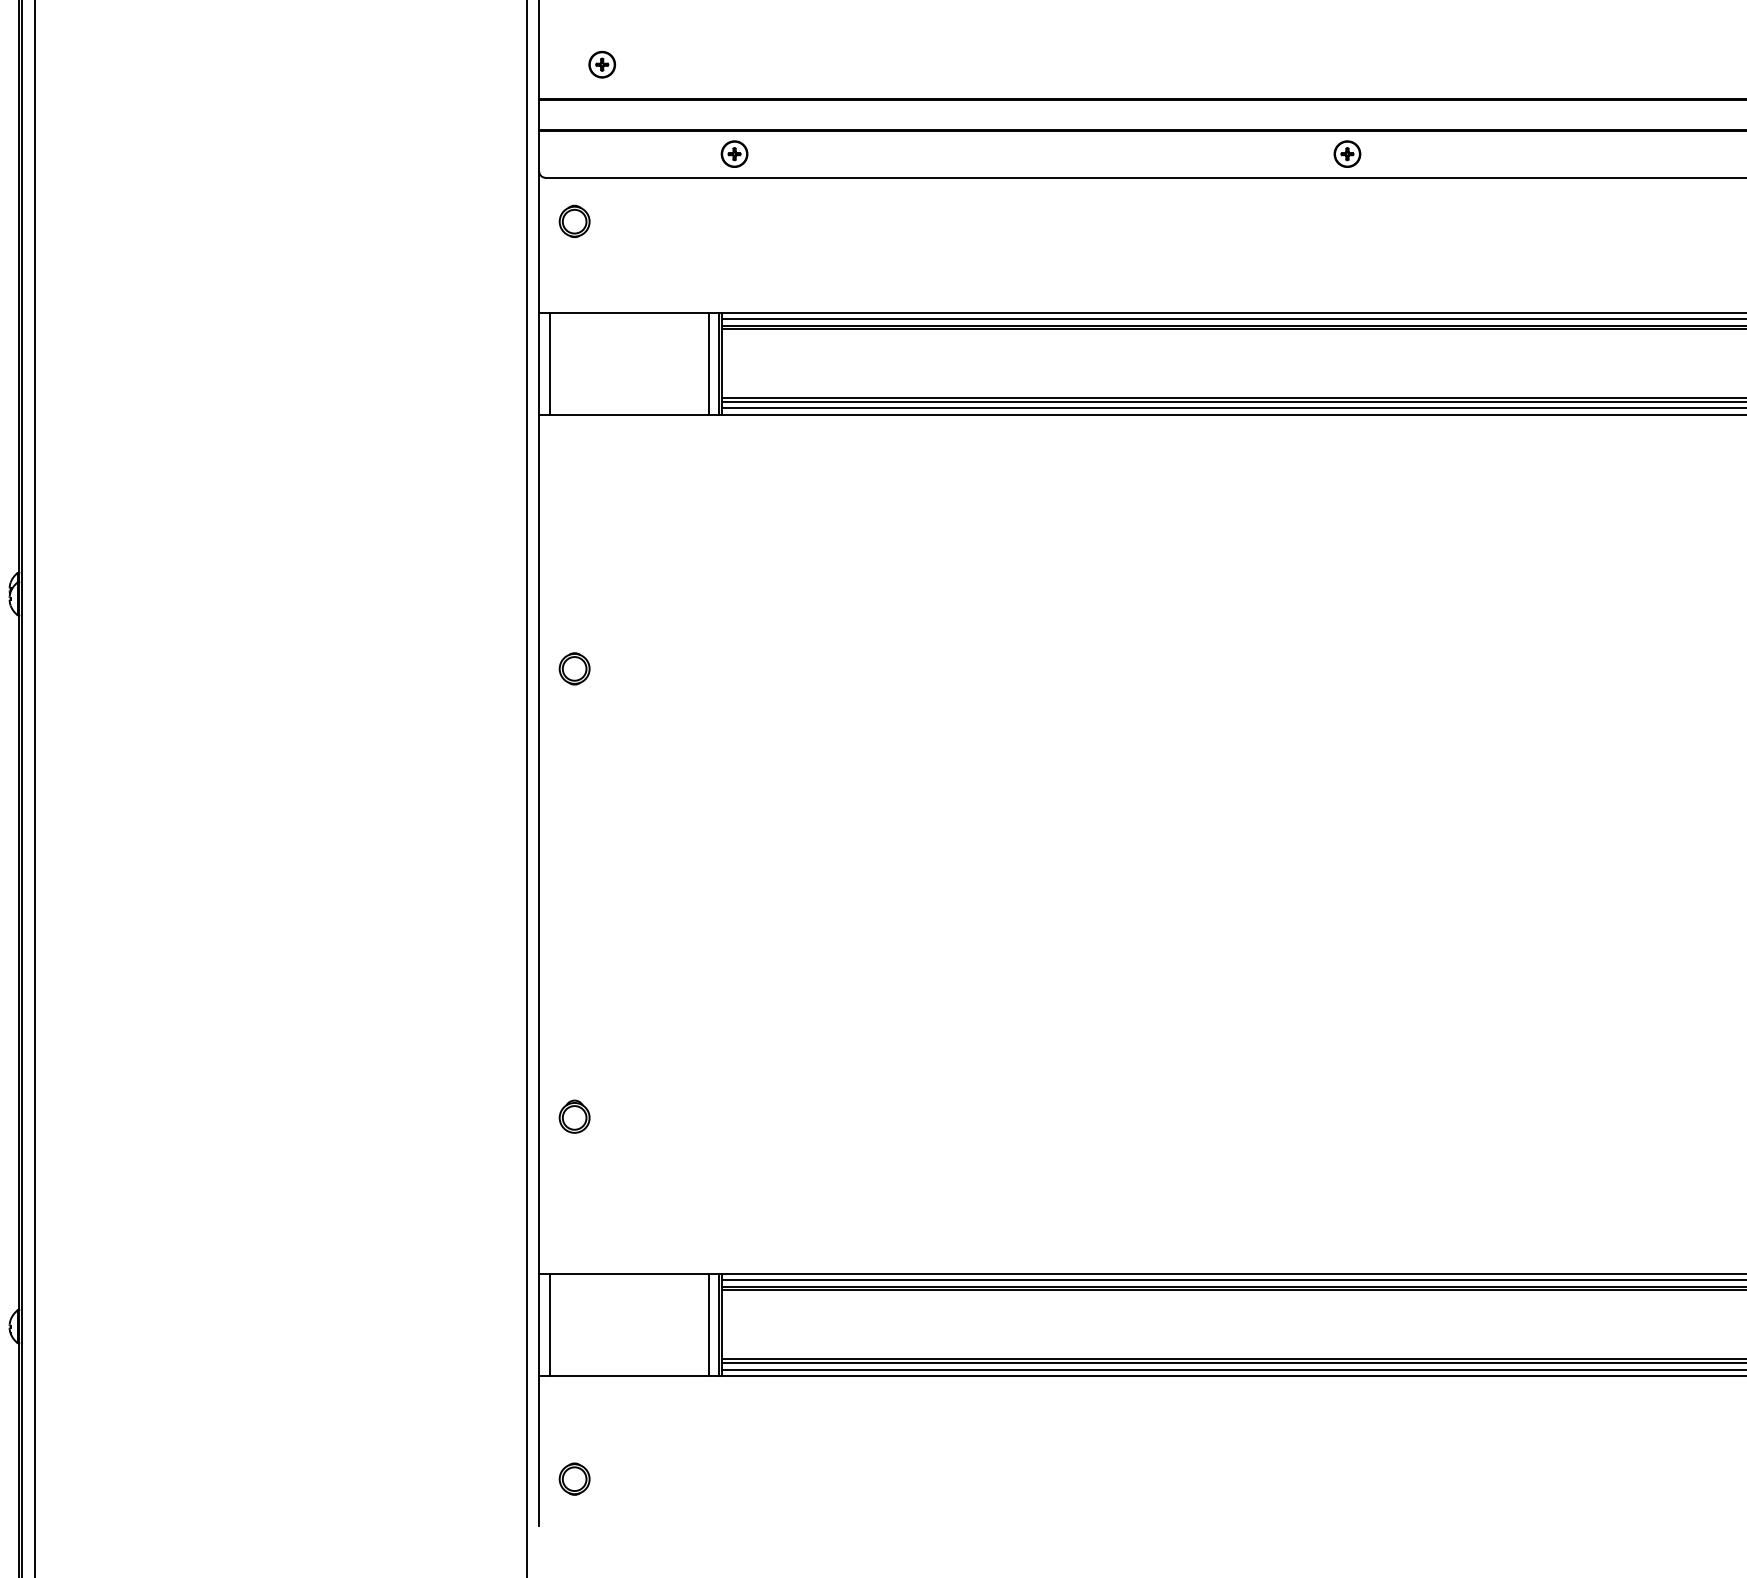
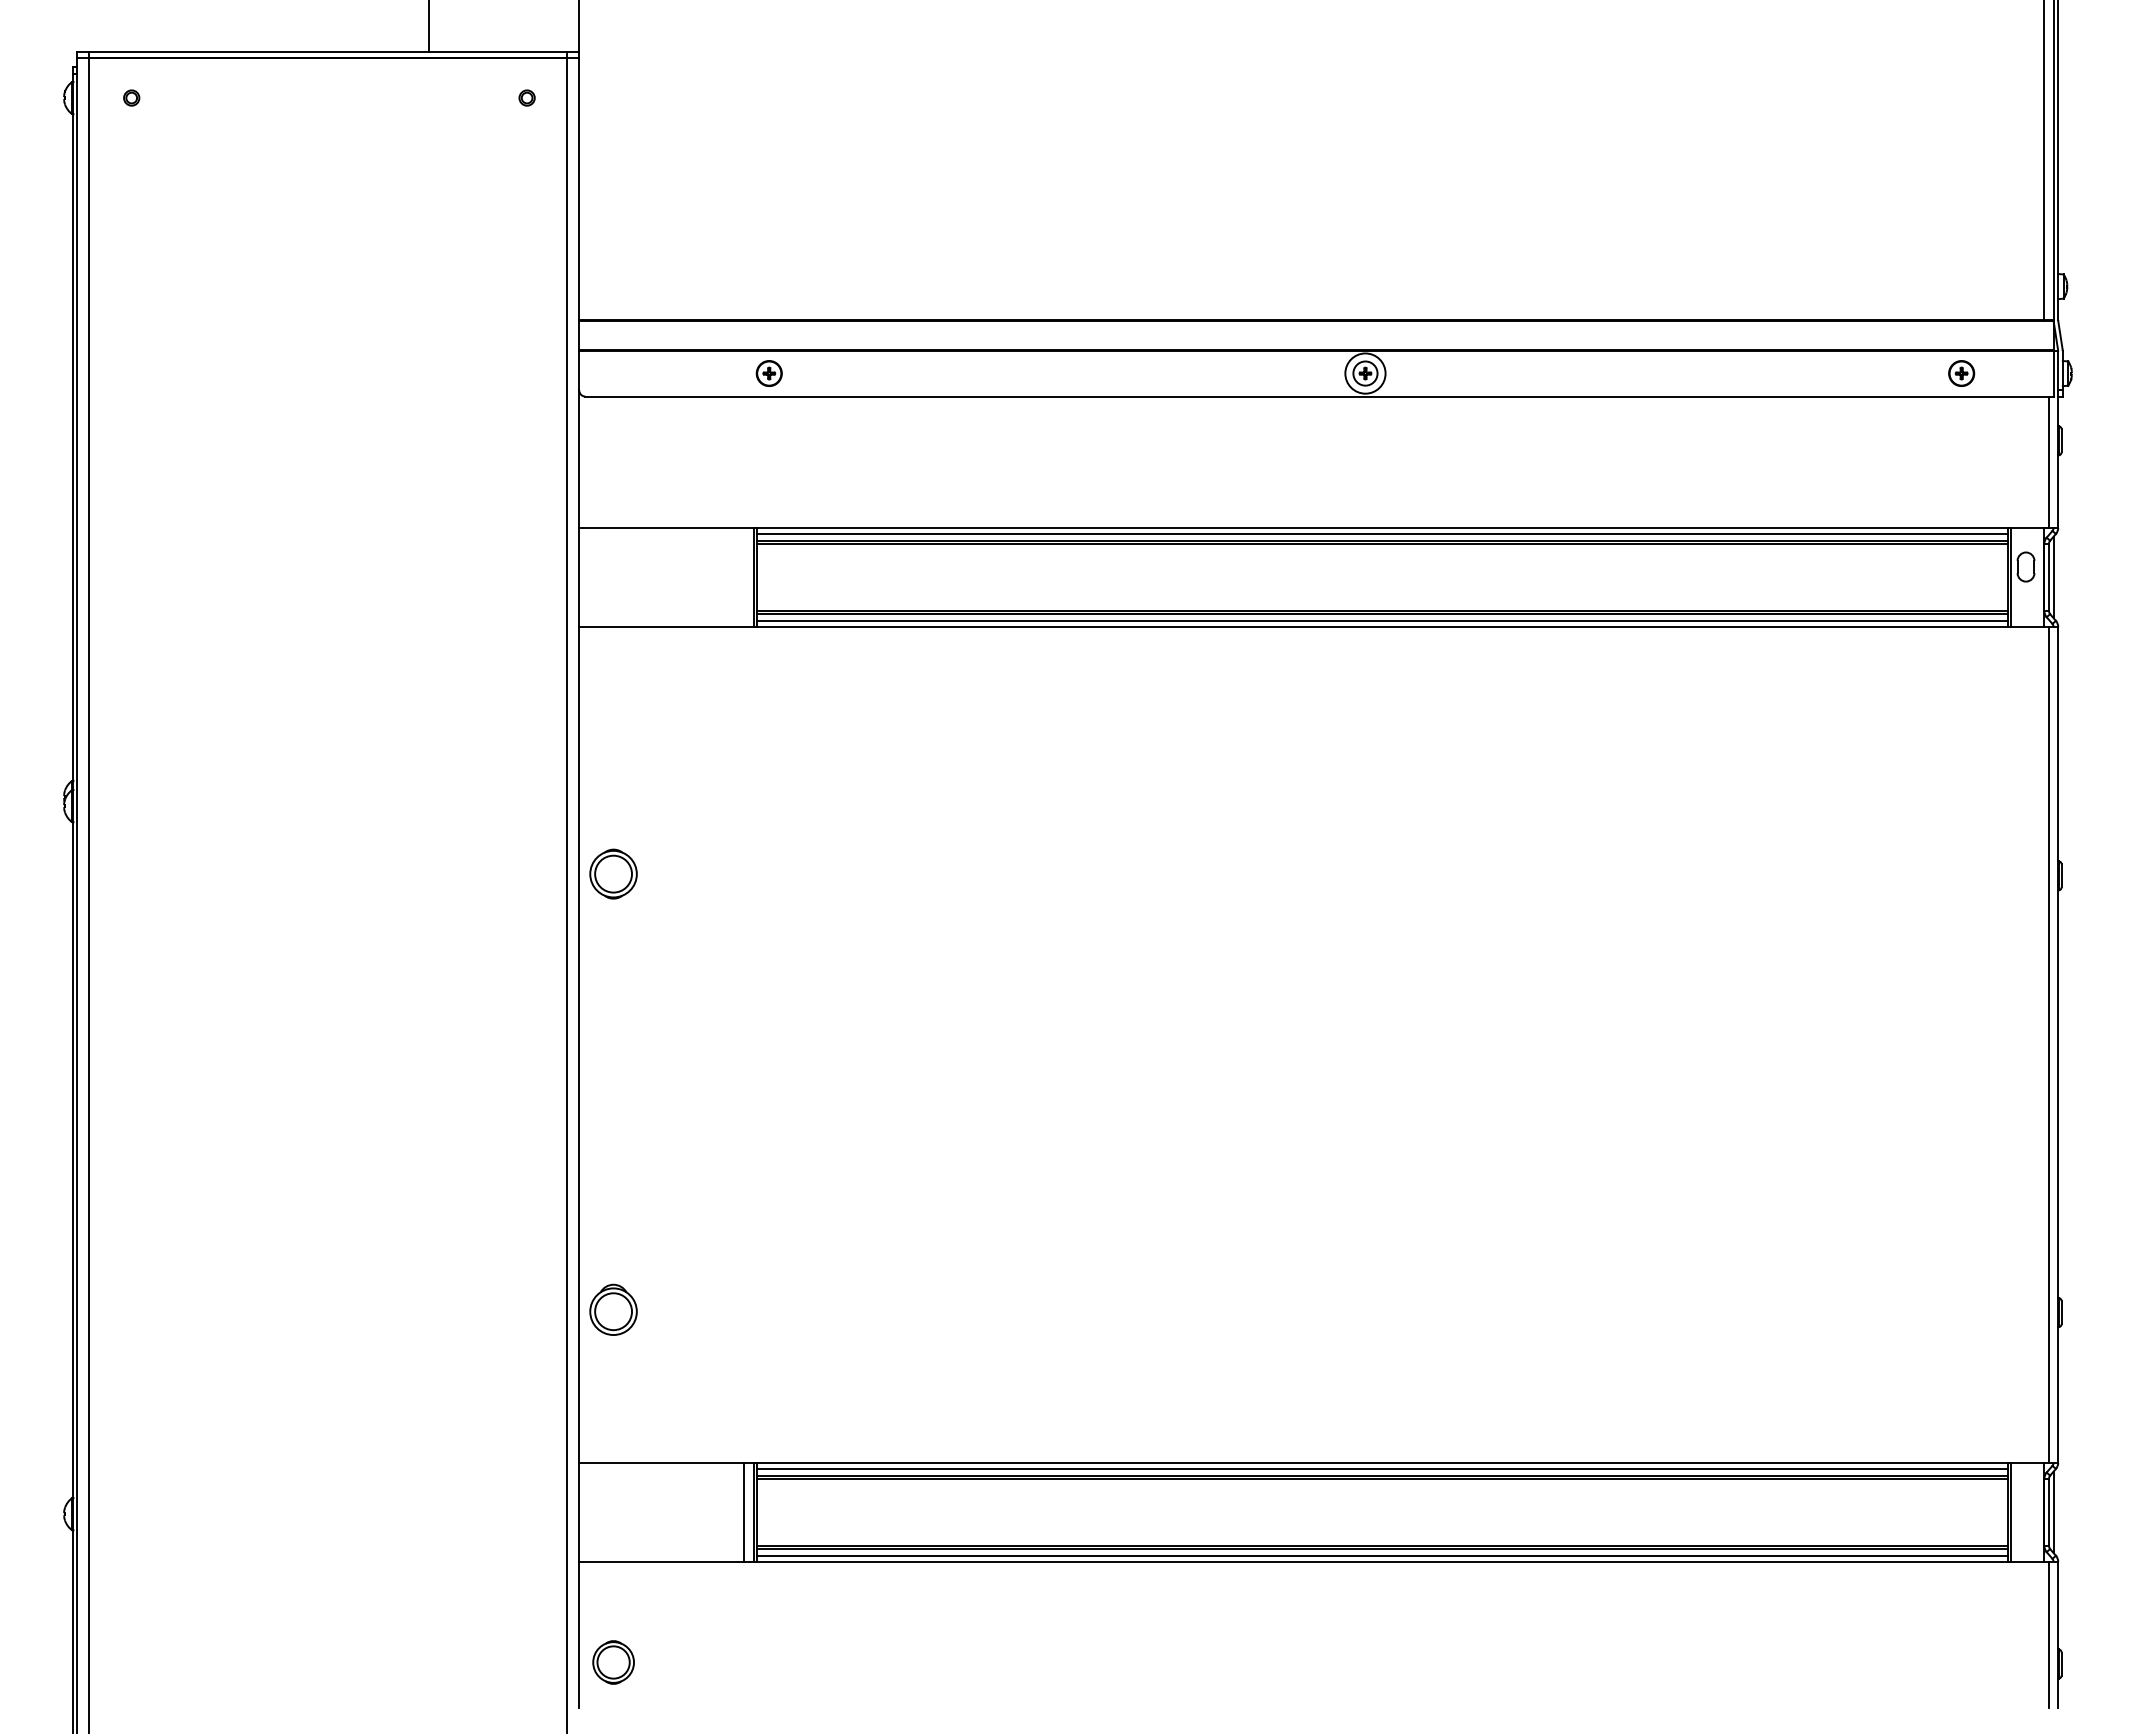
part: (602, 64) -> (640, 286), removed
circle: (1347, 154) -> (1365, 373), size x1.6
part: (574, 220) -> (613, 438), removed
line: (549, 362) -> (589, 576), removed
line: (708, 362) -> (743, 576), removed
part: (574, 669) -> (613, 874), size x1.6
part: (574, 1116) -> (613, 1309), size x1.6
line: (549, 1323) -> (589, 1511), removed
part: (574, 1479) -> (613, 1662), size x1.4

